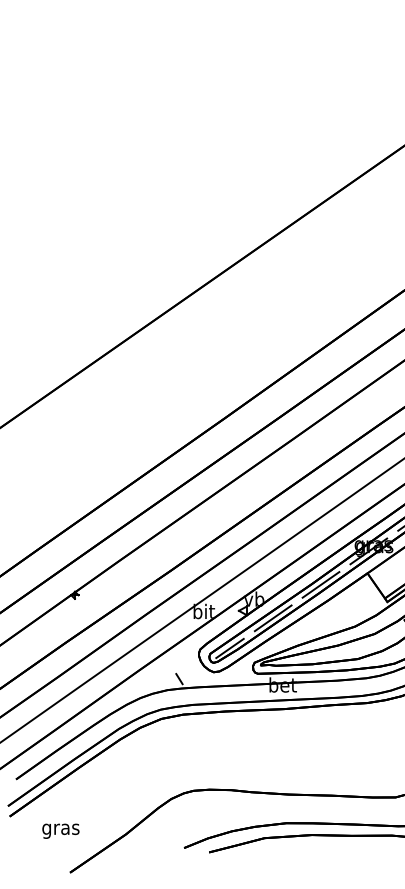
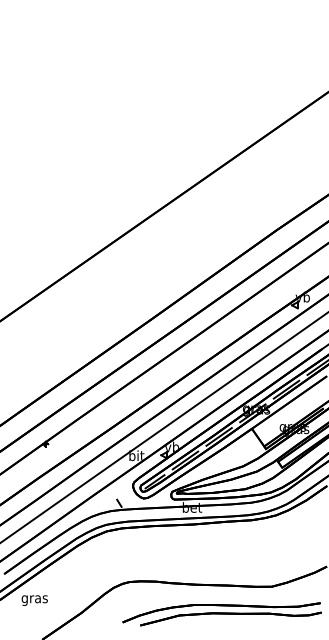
text: (60, 831) -> (34, 600), moved

